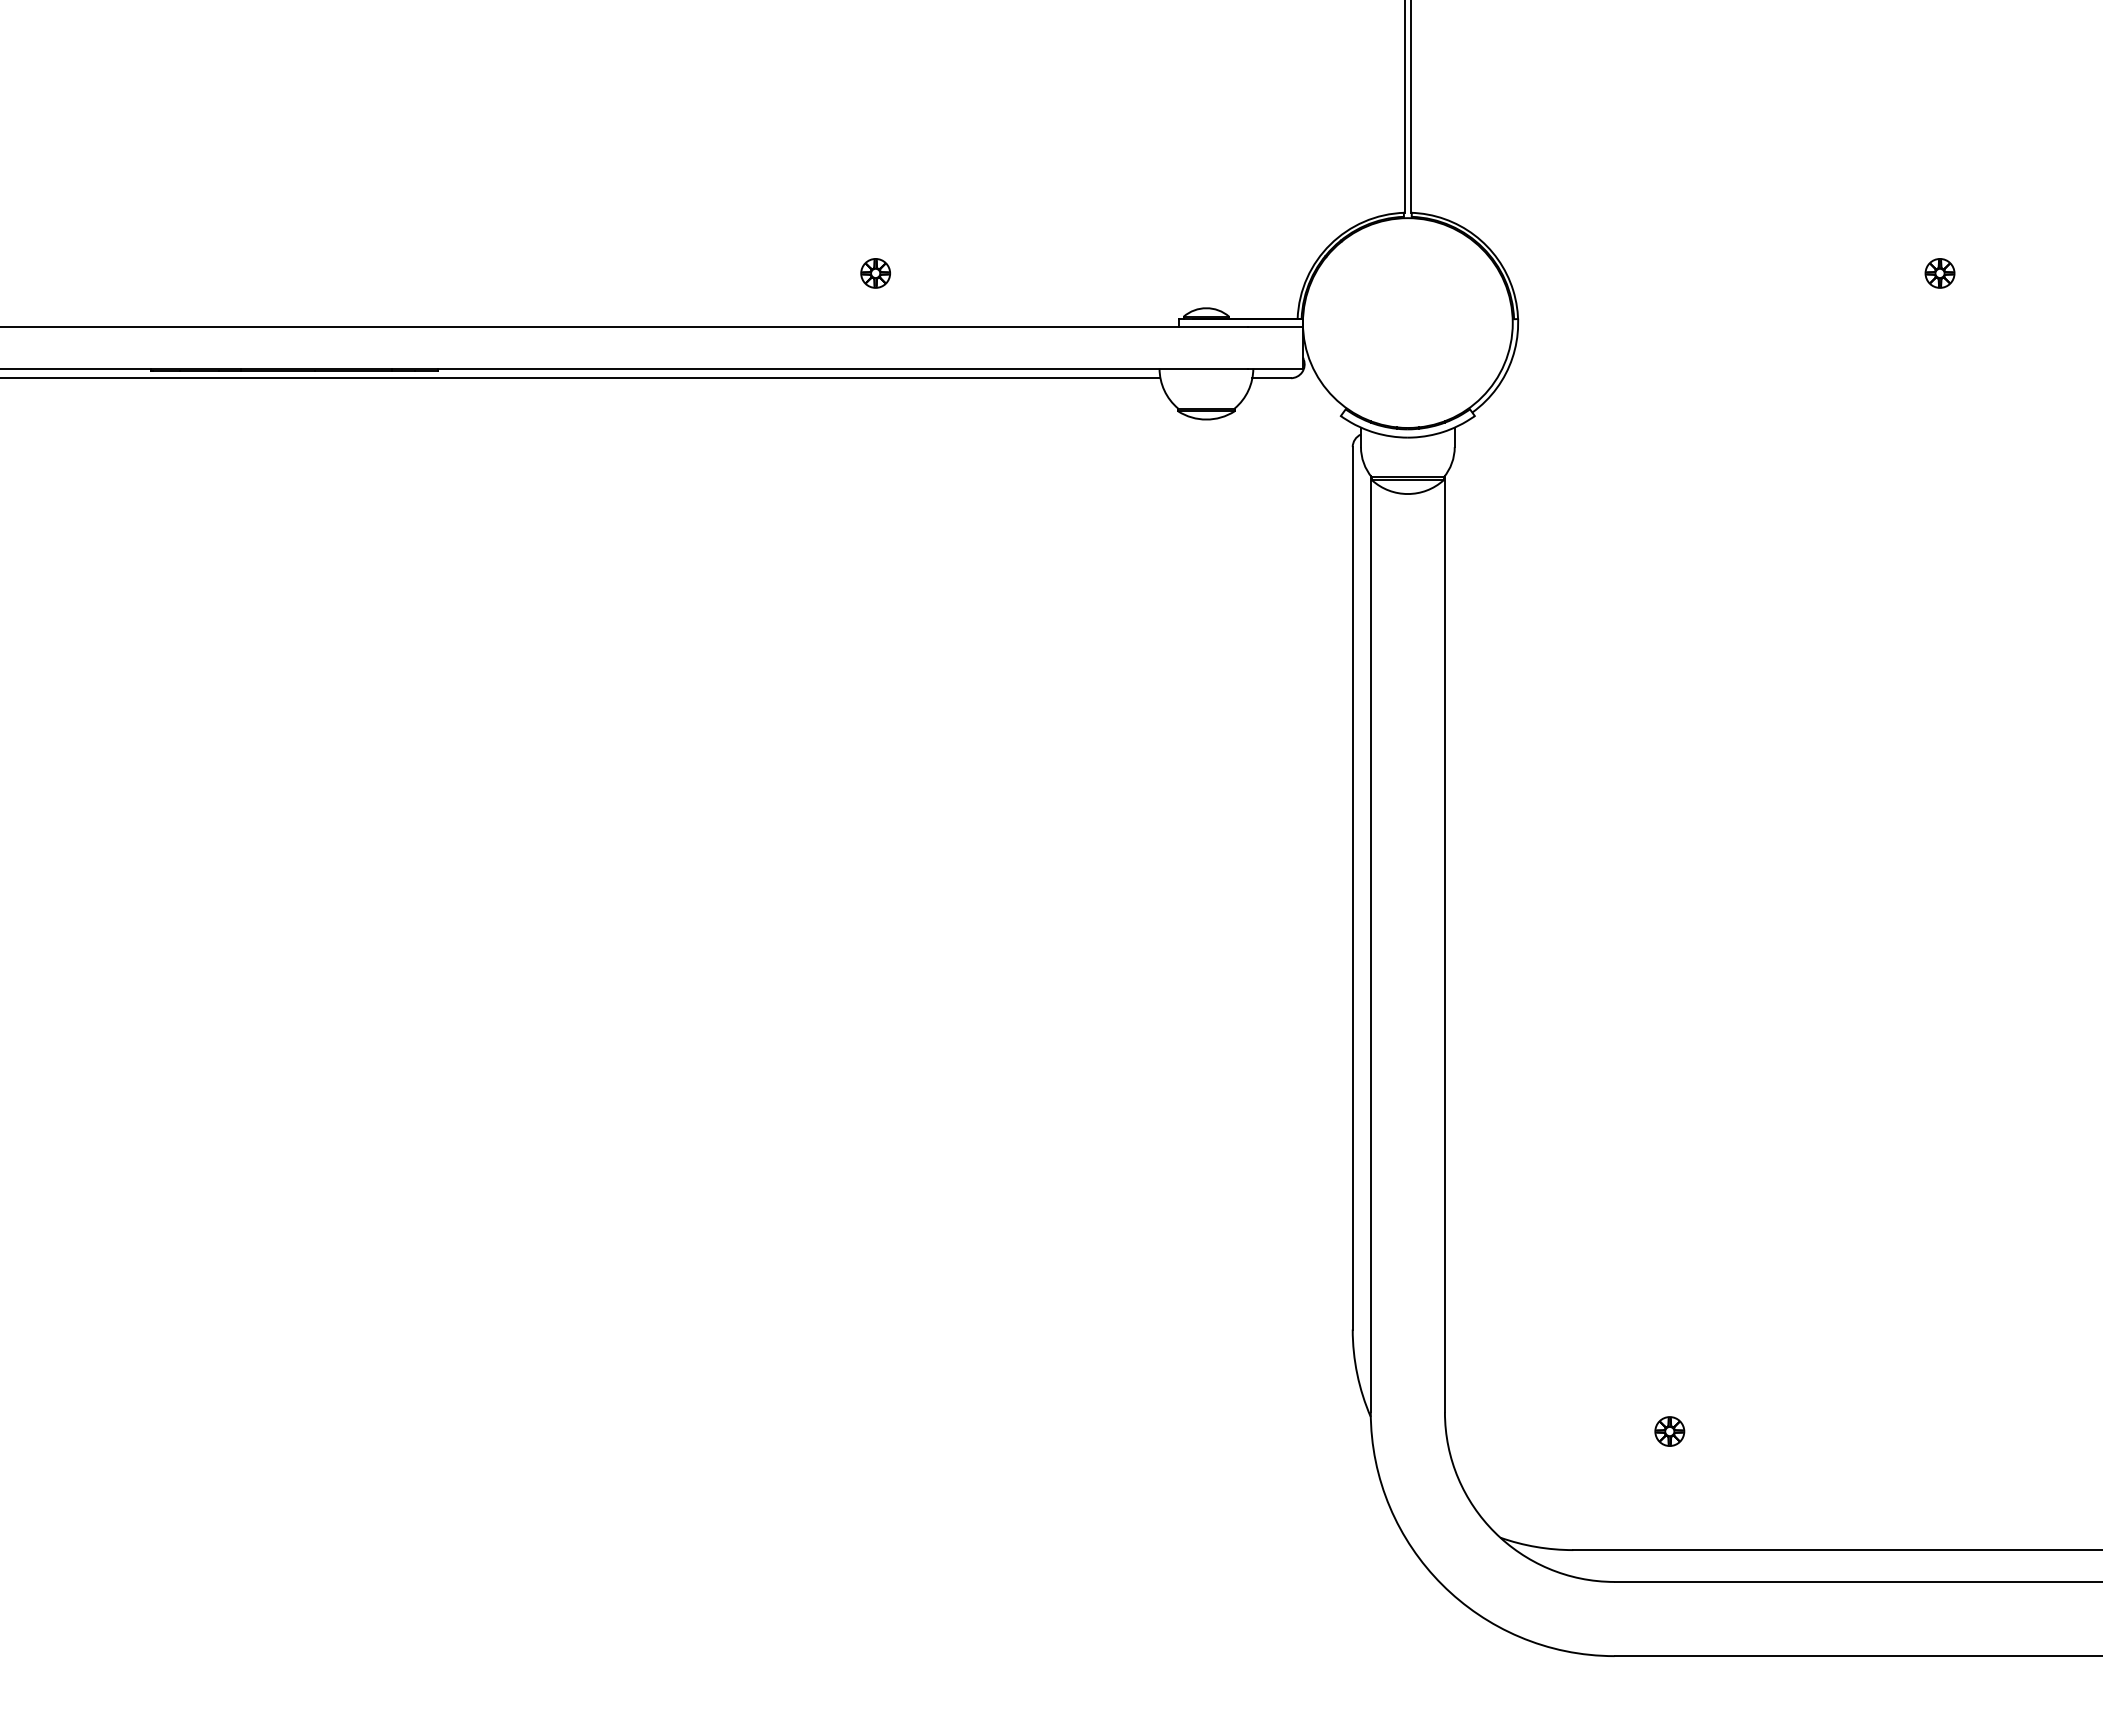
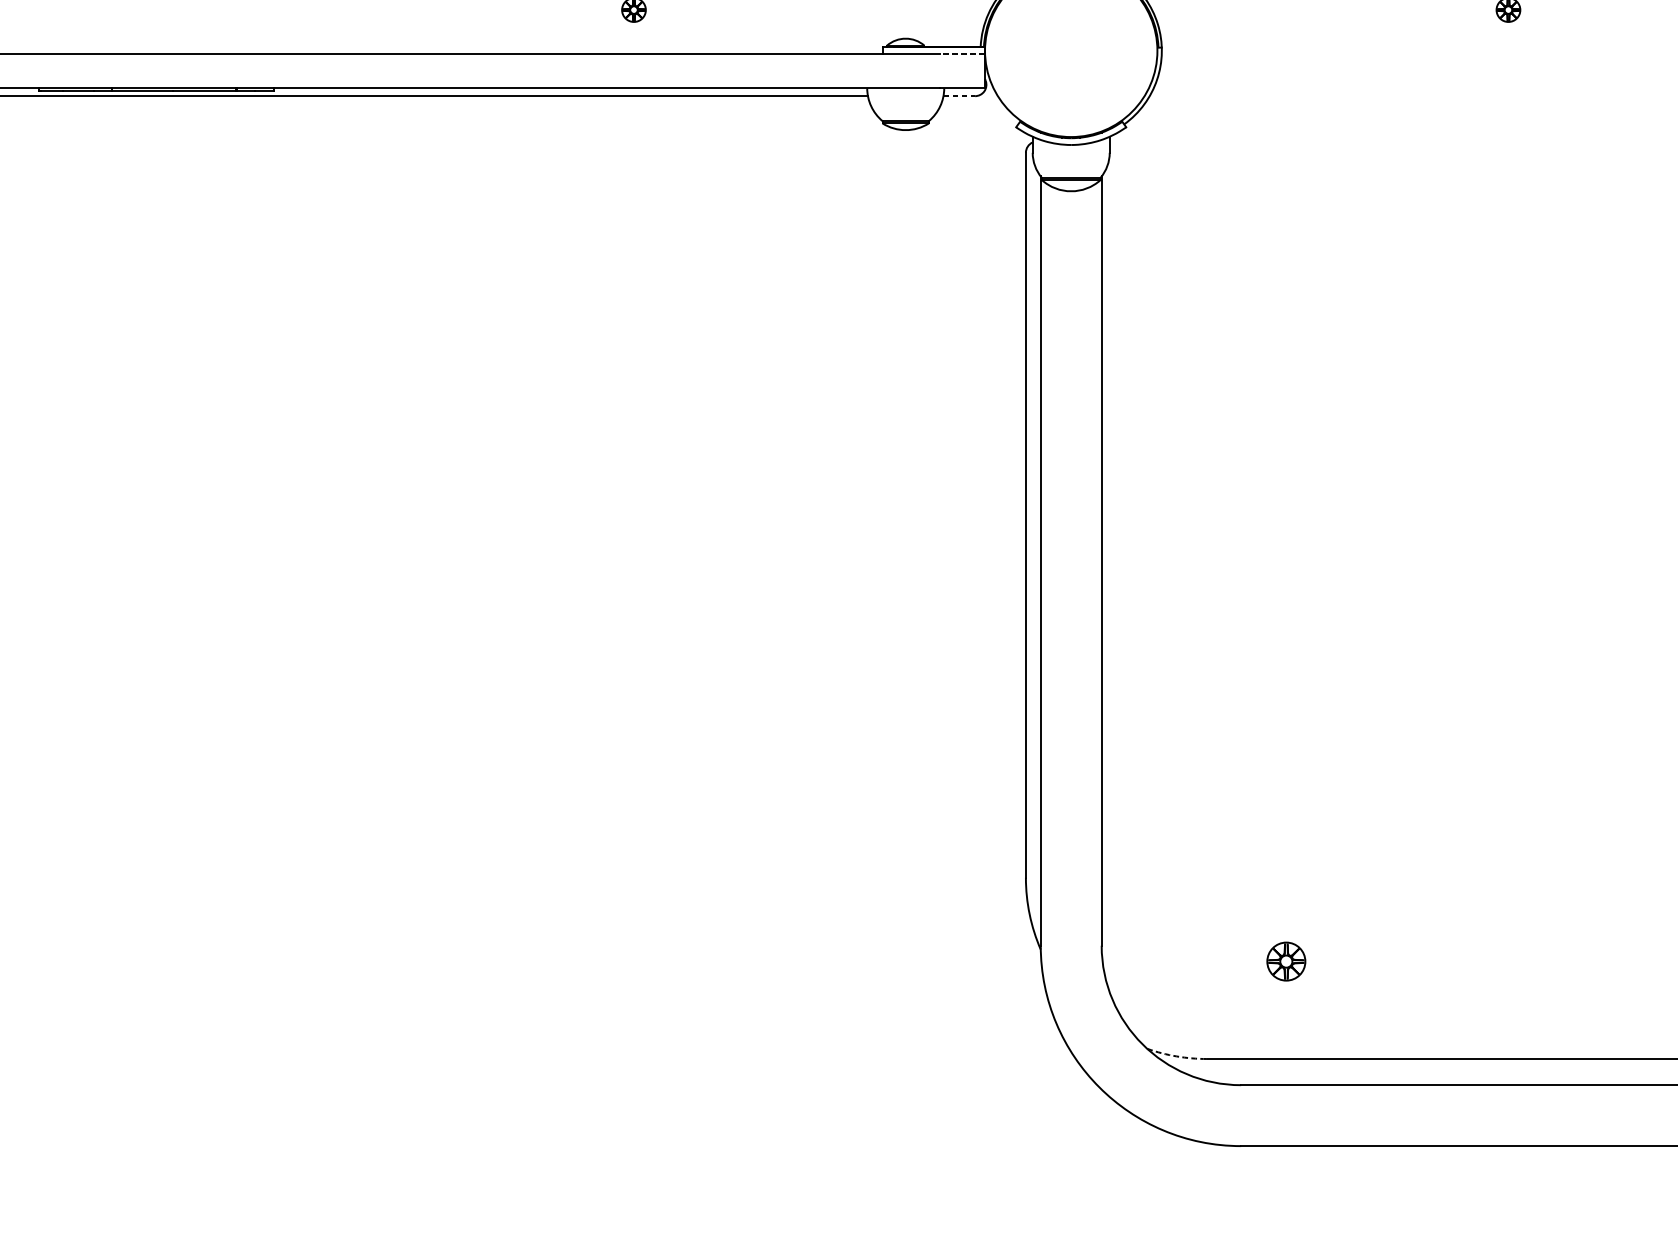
line: (1275, 327) -> (962, 54), solid -> dashed
line: (1272, 378) -> (960, 96), solid -> dashed
part: (1669, 1431) -> (1286, 961), size x1.6
arc: (1536, 1546) -> (1176, 1056), solid -> dashed

